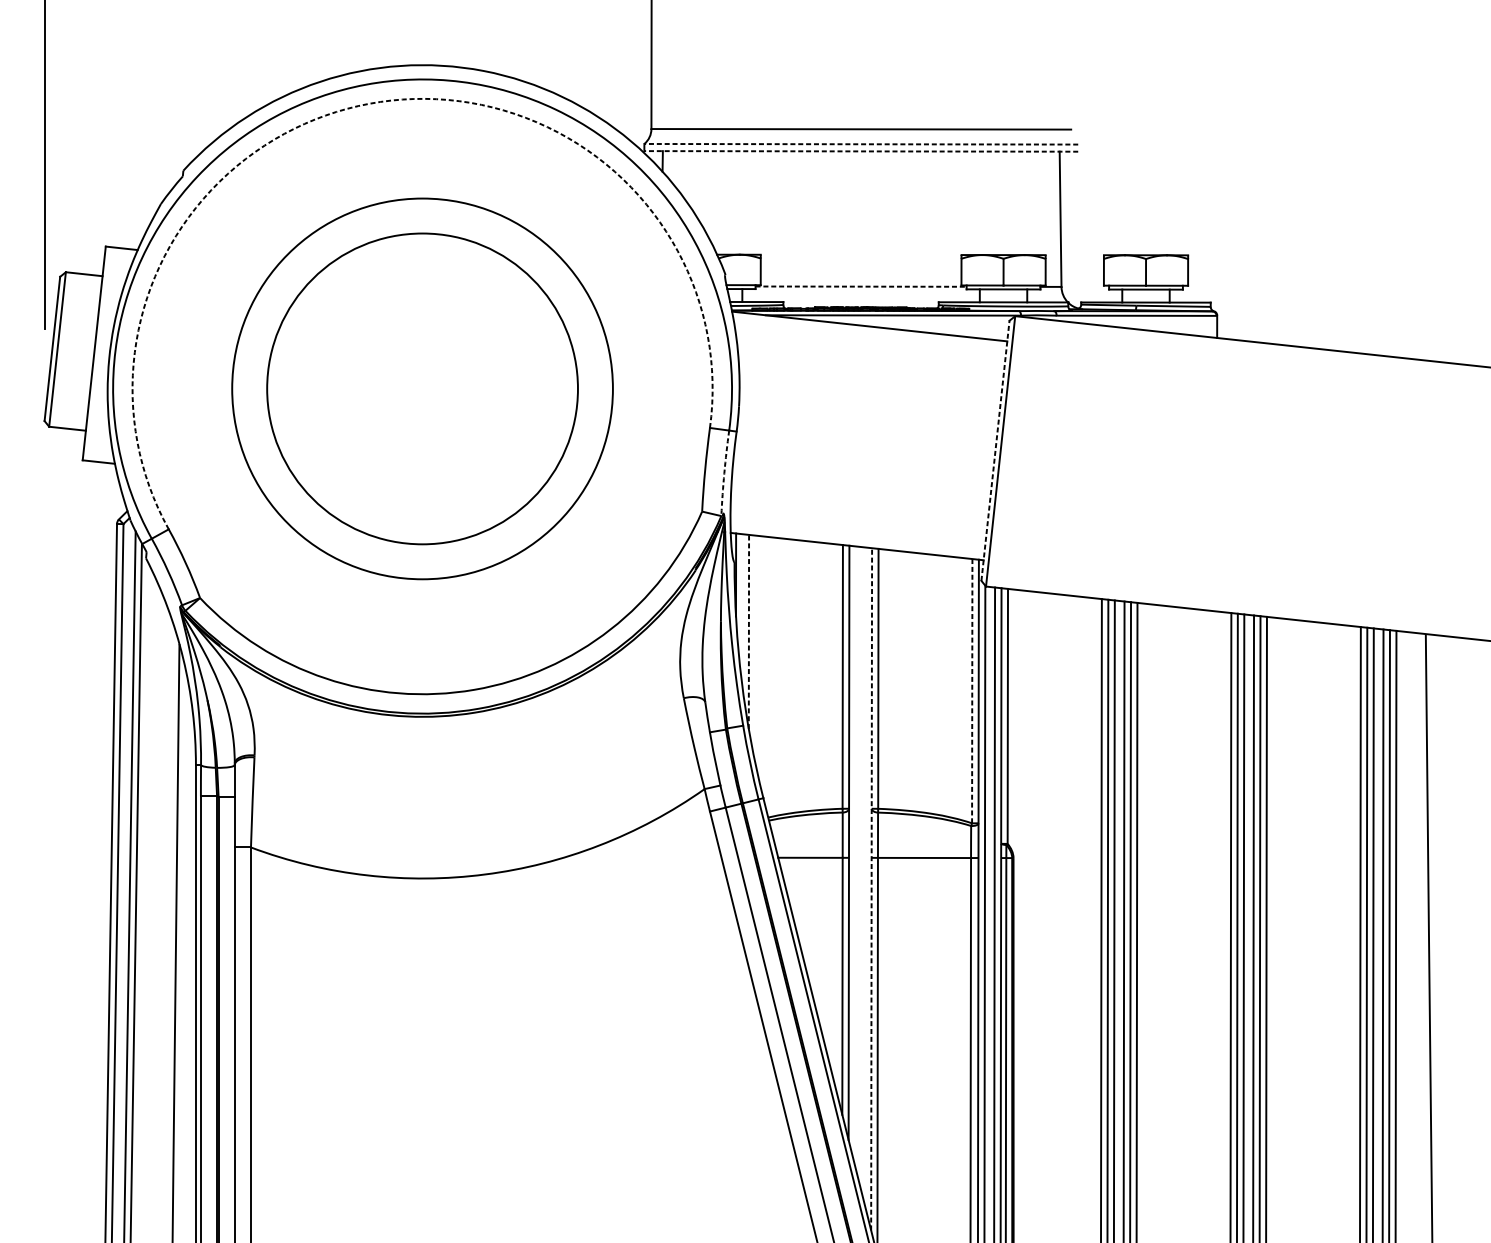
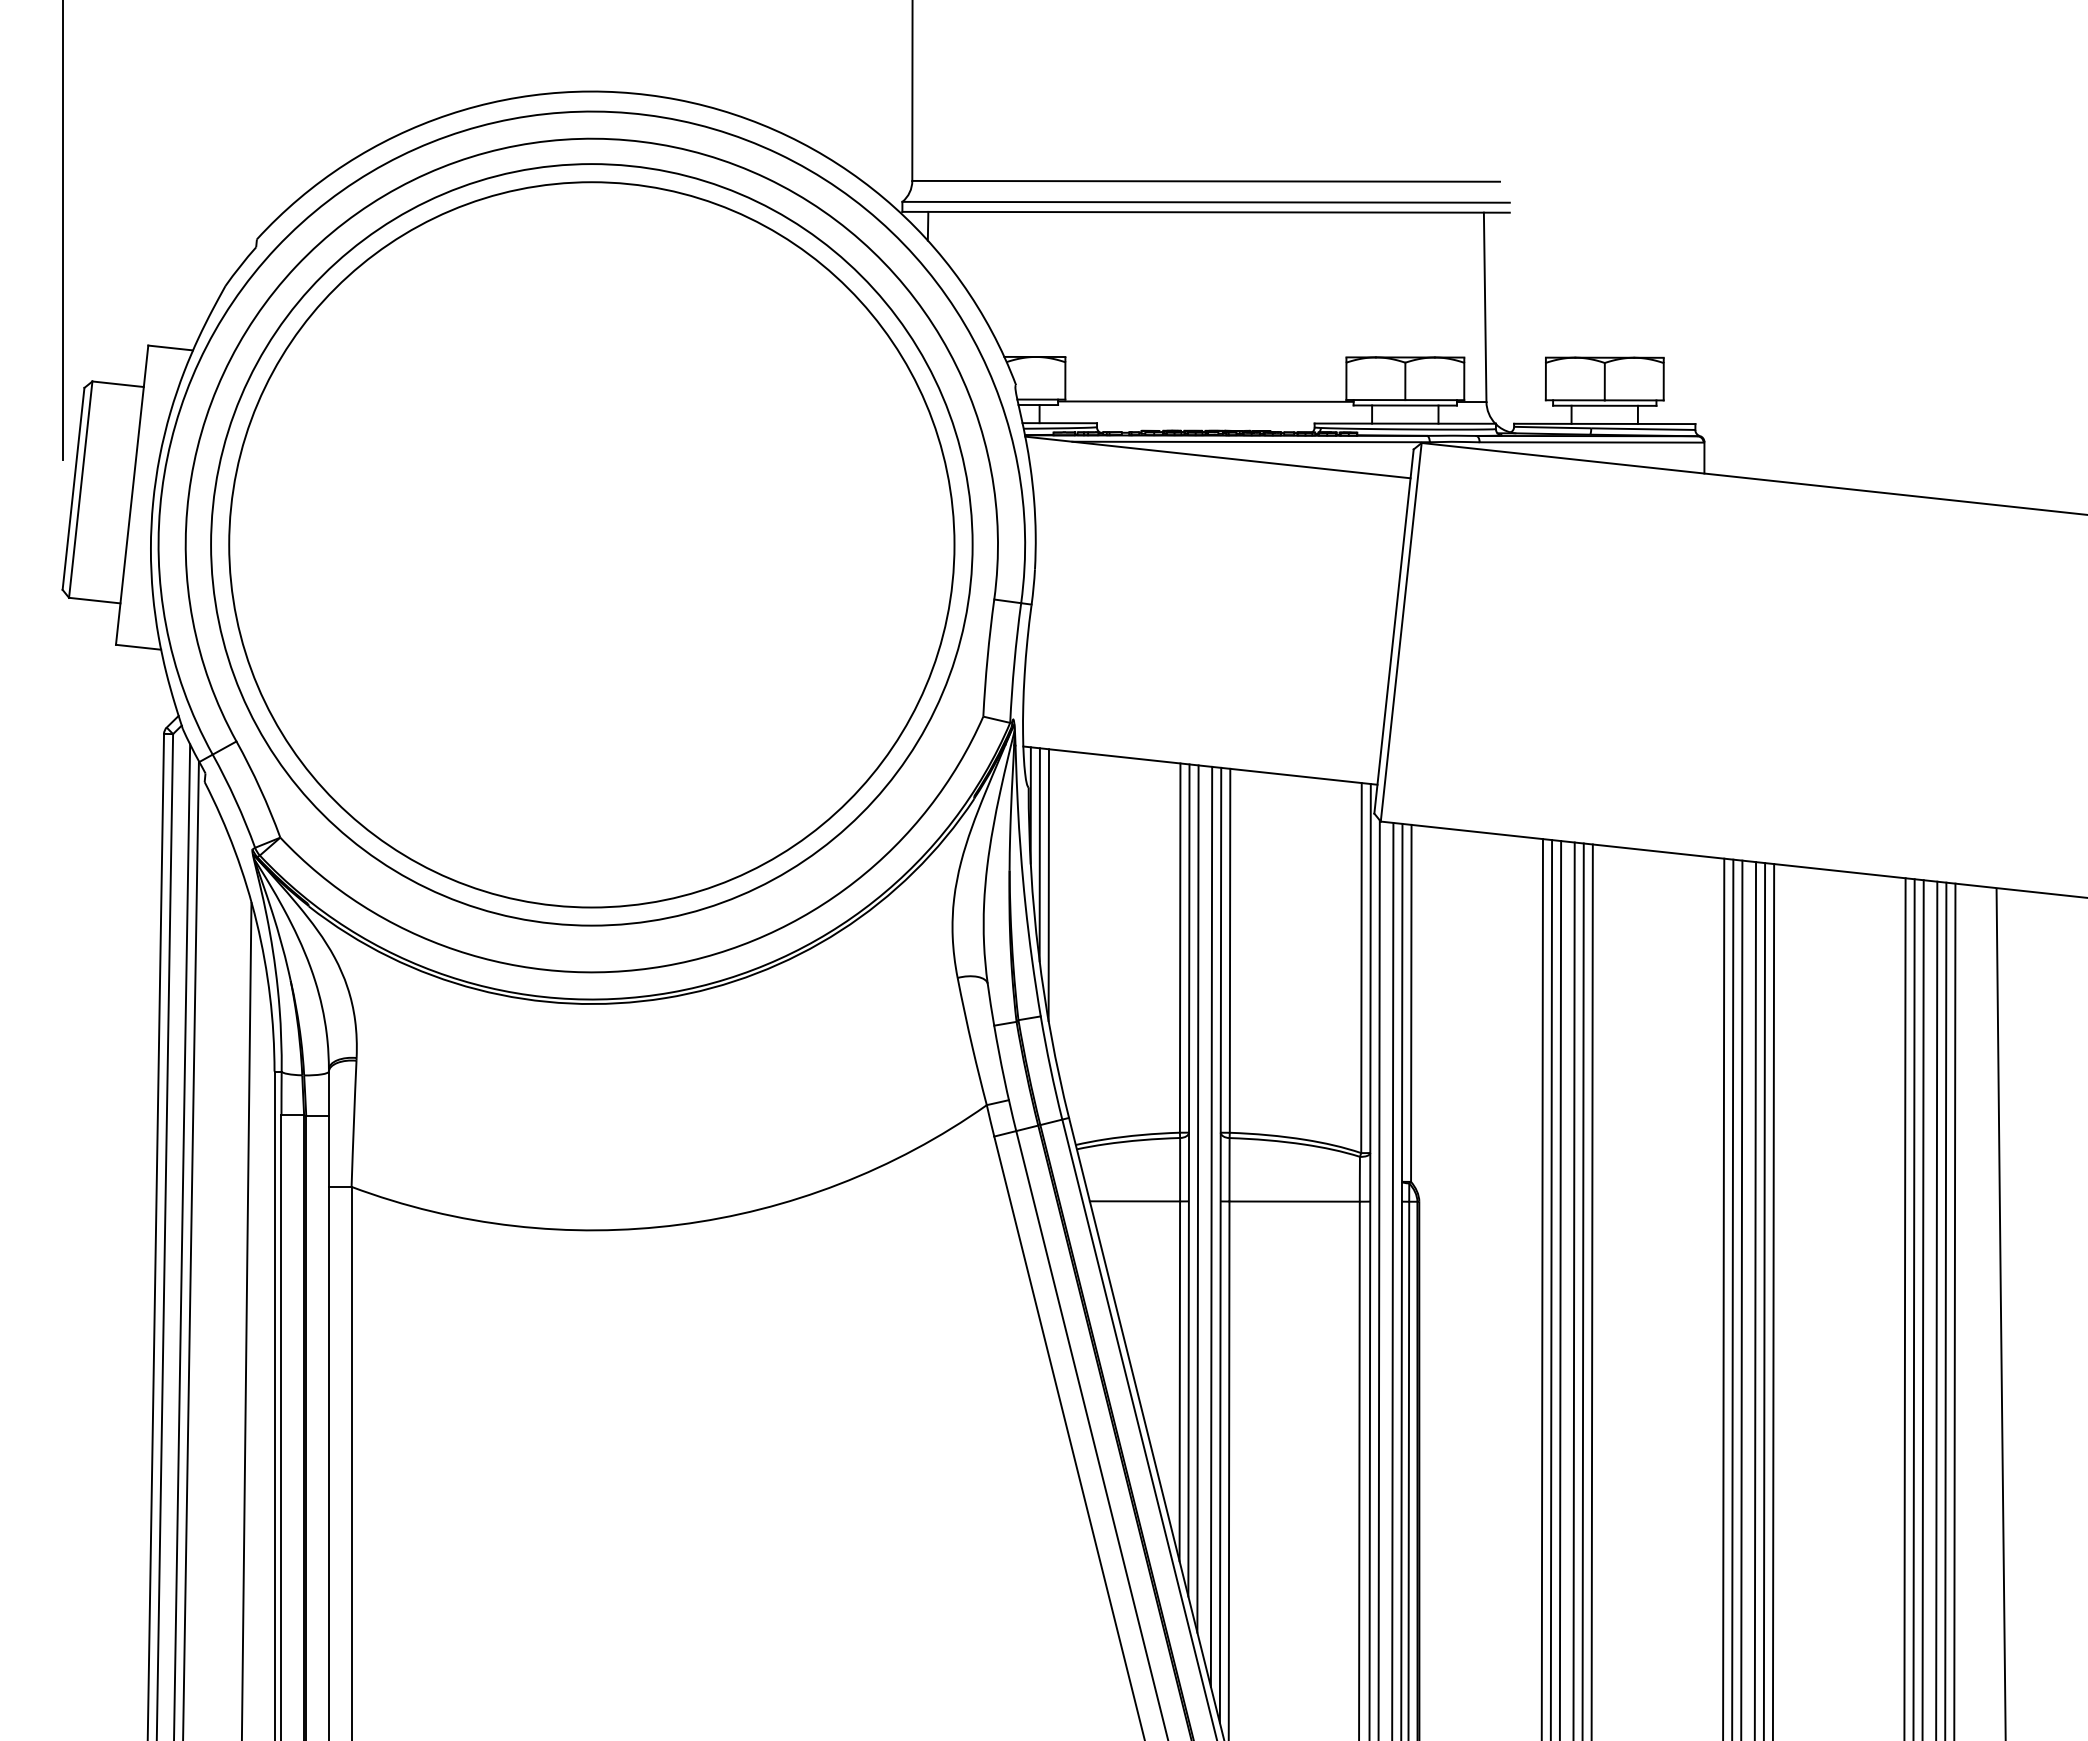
arc: (369, 103) -> (517, 145), dashed -> solid
line: (861, 144) -> (1206, 202), dashed -> solid
line: (861, 151) -> (1206, 212), dashed -> solid
line: (860, 286) -> (1205, 401), dashed -> solid
circle: (422, 388) -> (591, 544), size x1.43
circle: (422, 388) -> (591, 544), size x1.67
line: (995, 450) -> (1394, 631), dashed -> solid
arc: (724, 472) -> (1014, 662), dashed -> solid
line: (742, 610) -> (1039, 854), added
line: (748, 632) -> (1048, 885), dashed -> solid
line: (972, 691) -> (1361, 968), dashed -> solid
line: (855, 855) -> (1197, 1198), added
line: (865, 875) -> (1211, 1226), added
line: (871, 889) -> (1220, 1245), dashed -> solid

